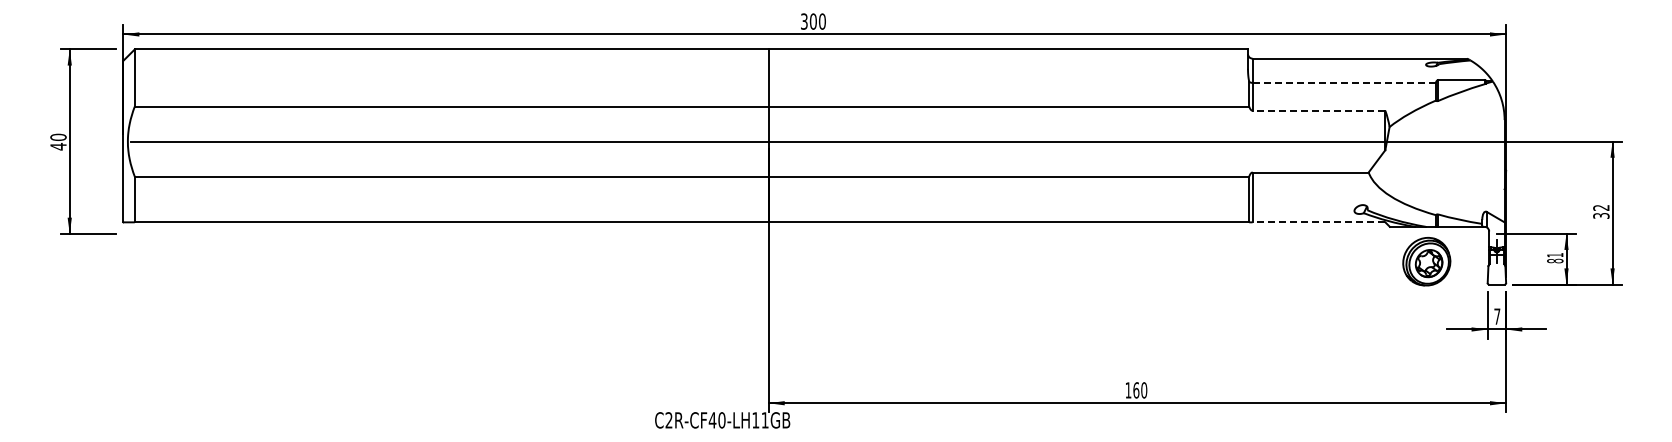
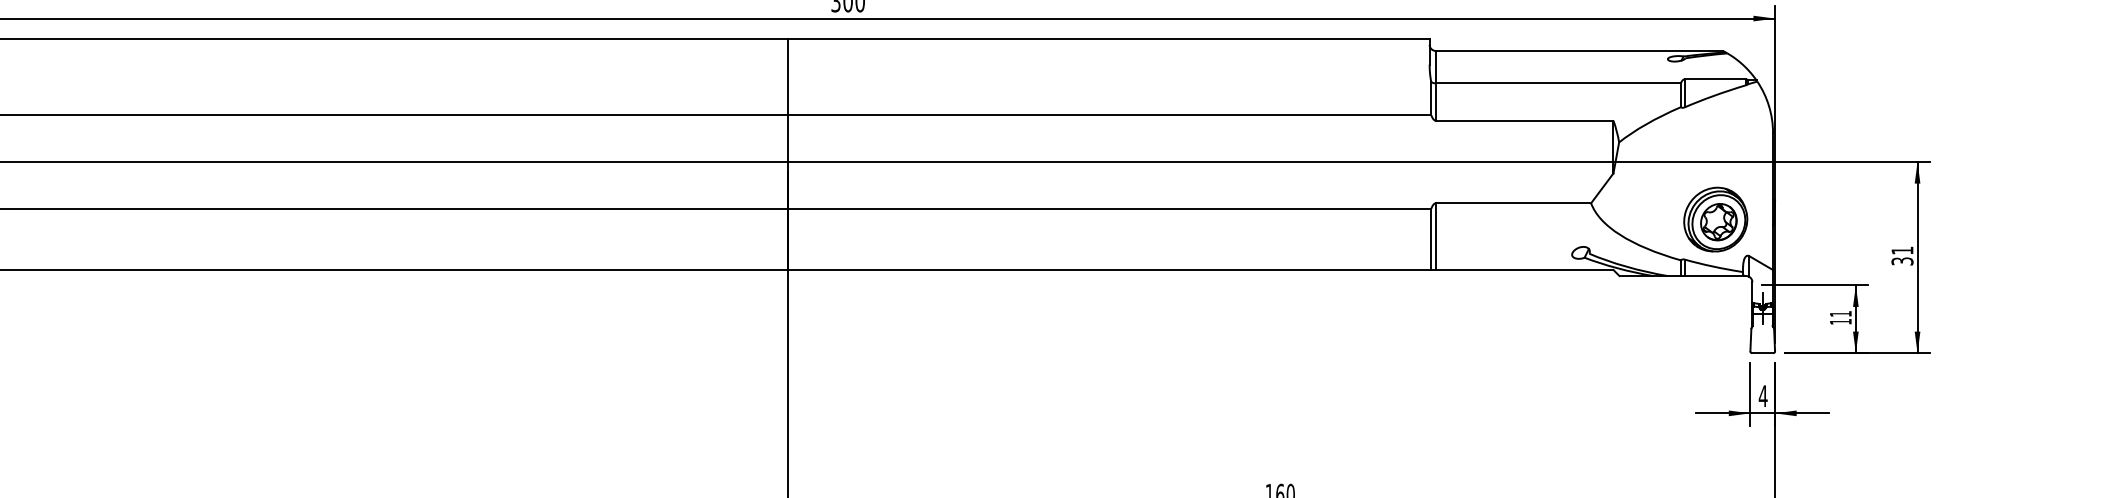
line: (1344, 82) -> (1558, 82), dashed -> solid
line: (1318, 110) -> (1523, 120), dashed -> solid
text: (1601, 207) -> (1902, 250), 32 -> 31
line: (1318, 222) -> (1523, 270), dashed -> solid
text: (1555, 260) -> (1841, 321), 81 -> 11
part: (1426, 261) -> (1715, 219), moved
text: (1497, 316) -> (1763, 395), 7 -> 4

